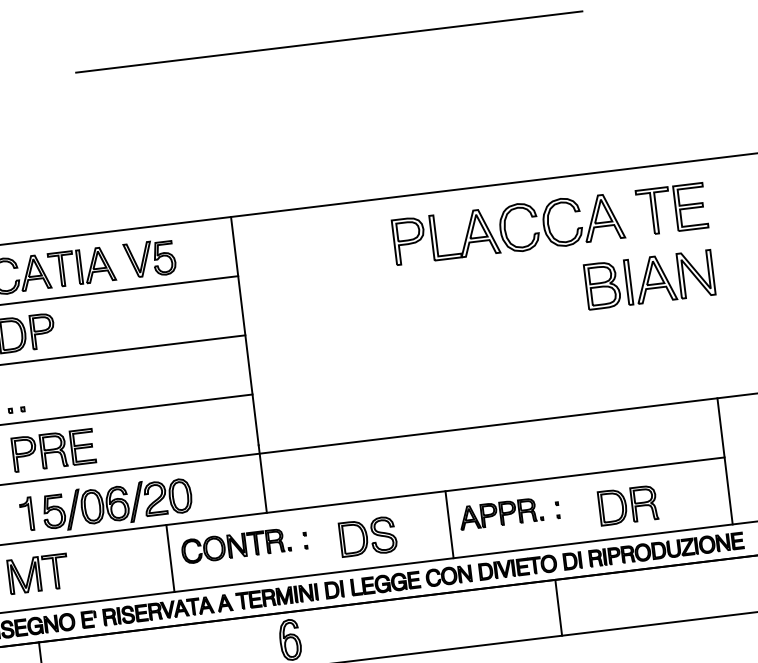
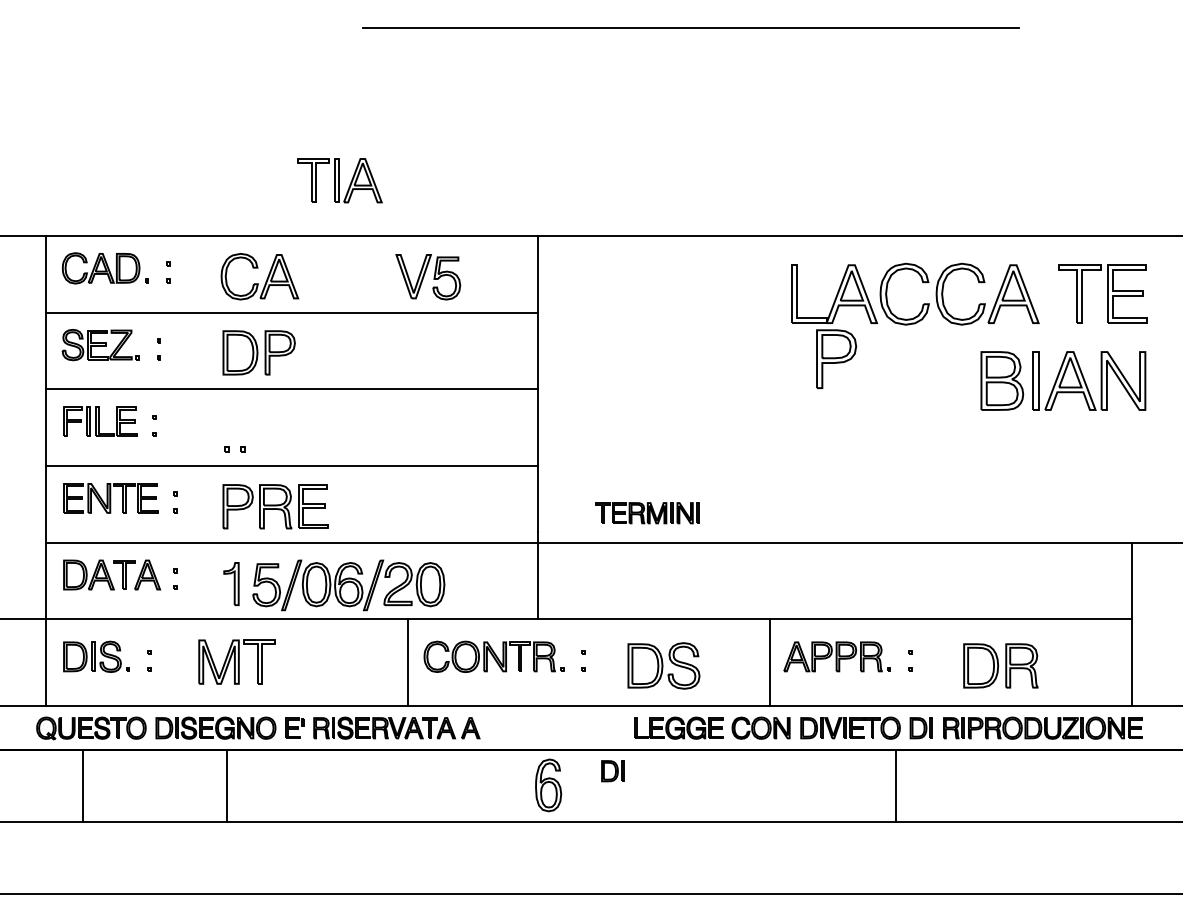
part: (409, 240) -> (836, 358), moved
part: (81, 266) -> (339, 180), moved
part: (334, 590) -> (612, 771), moved
part: (277, 597) -> (647, 513), moved

